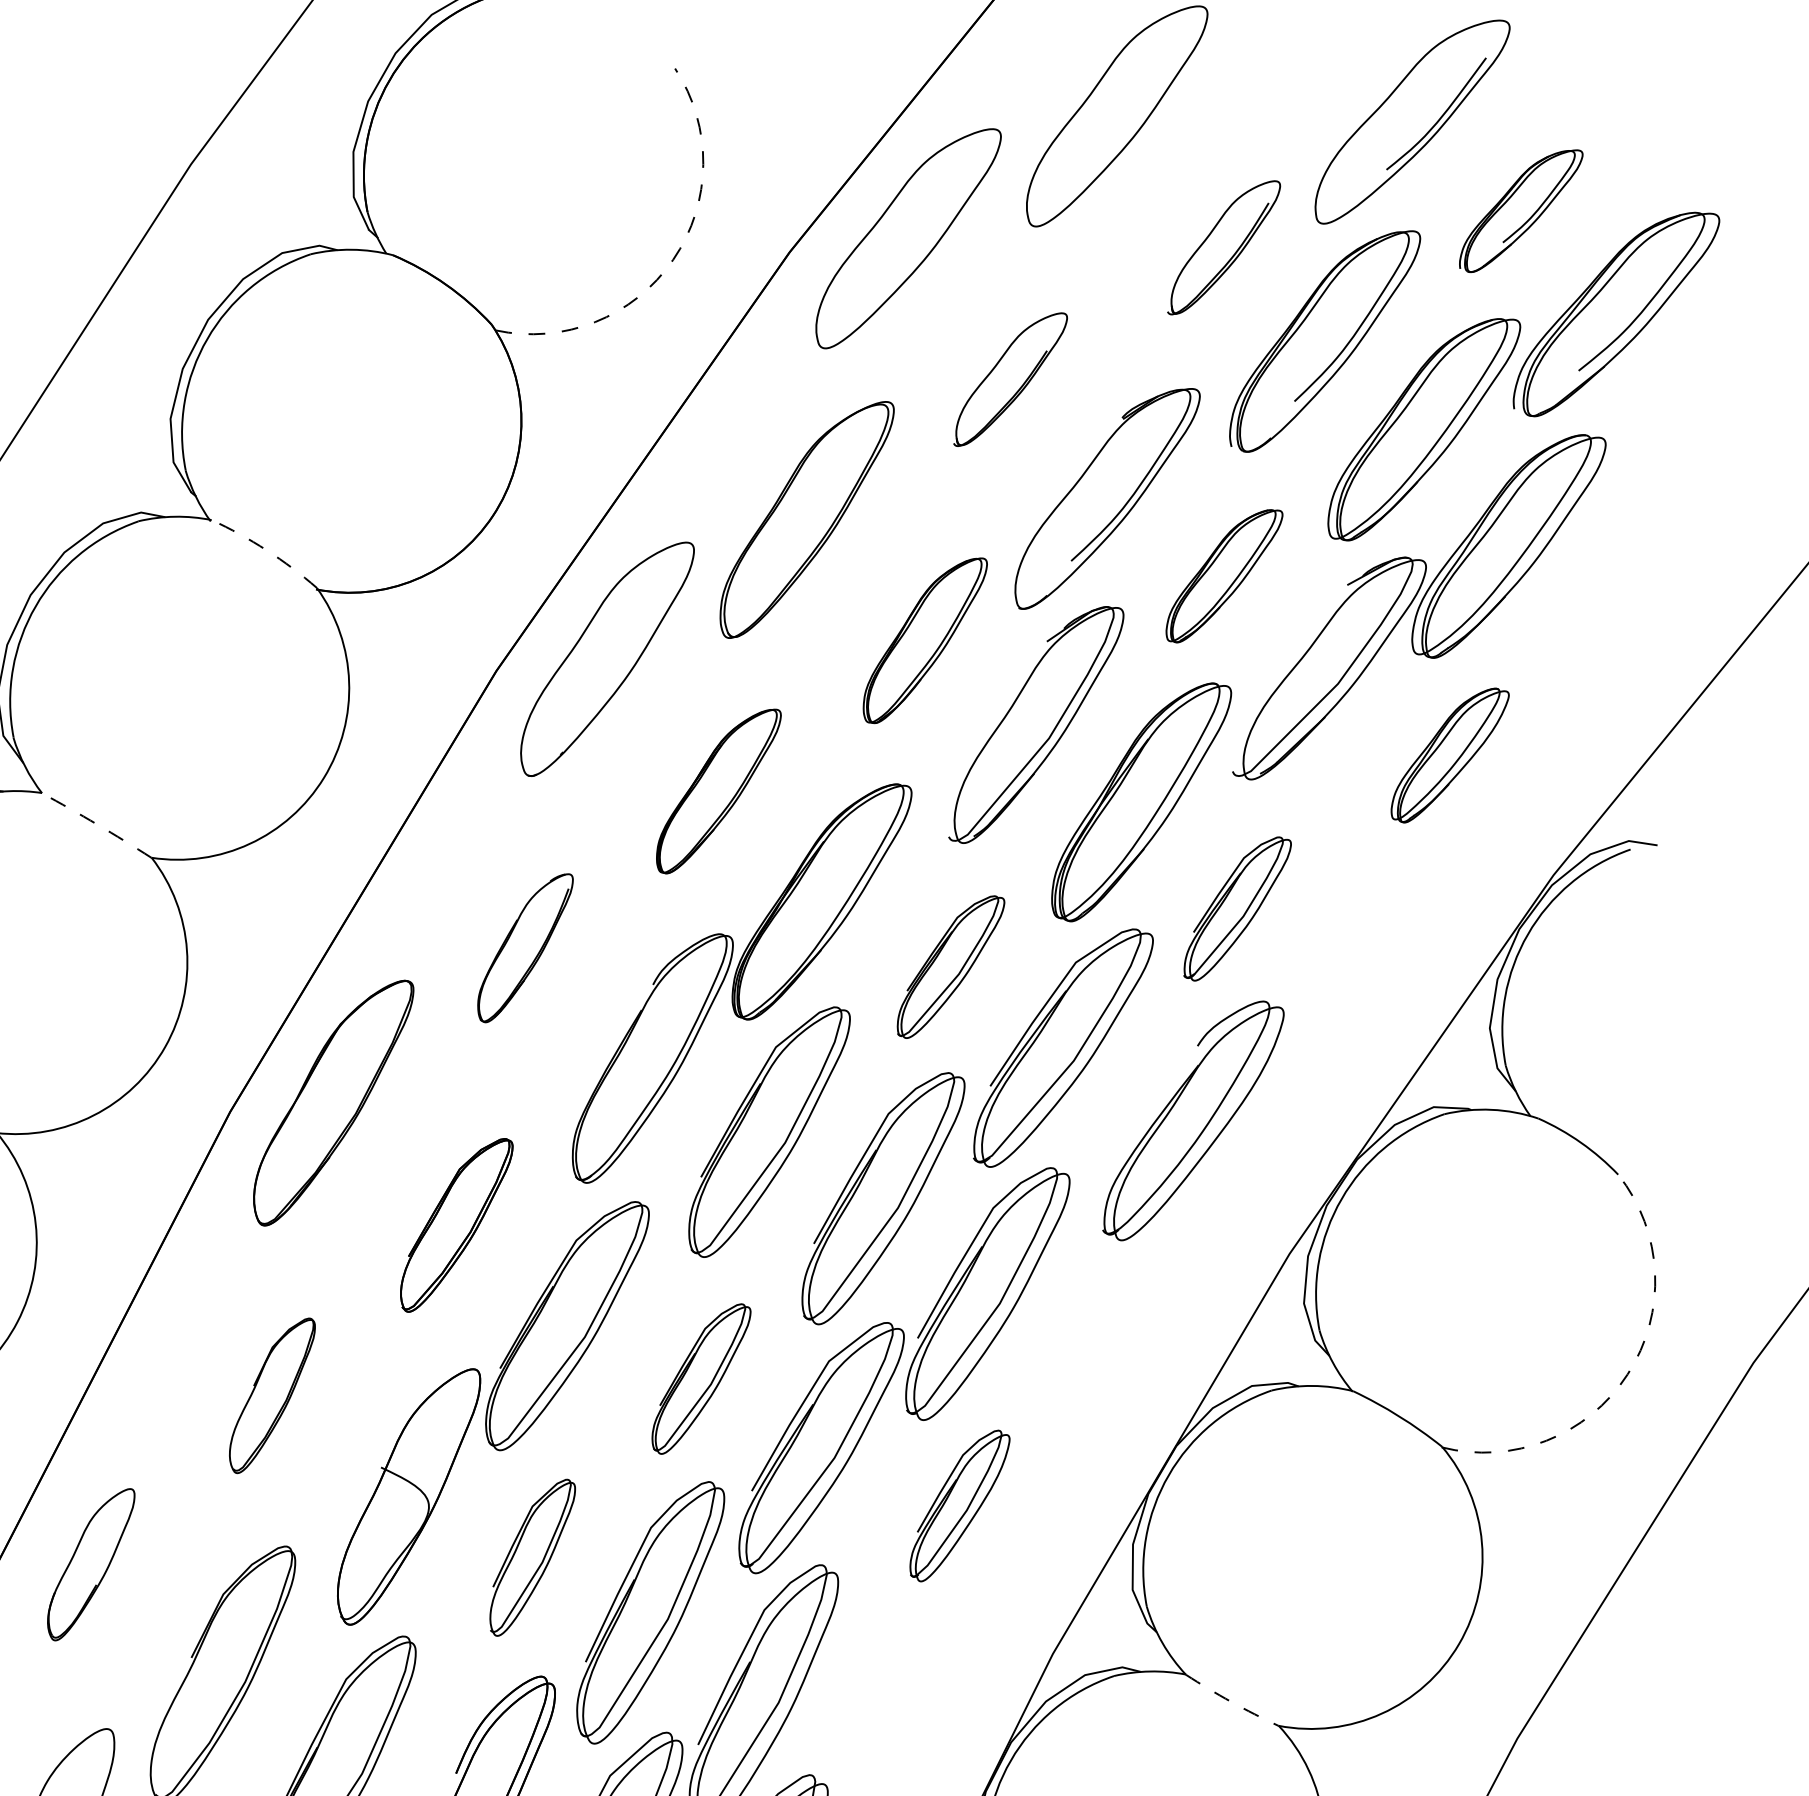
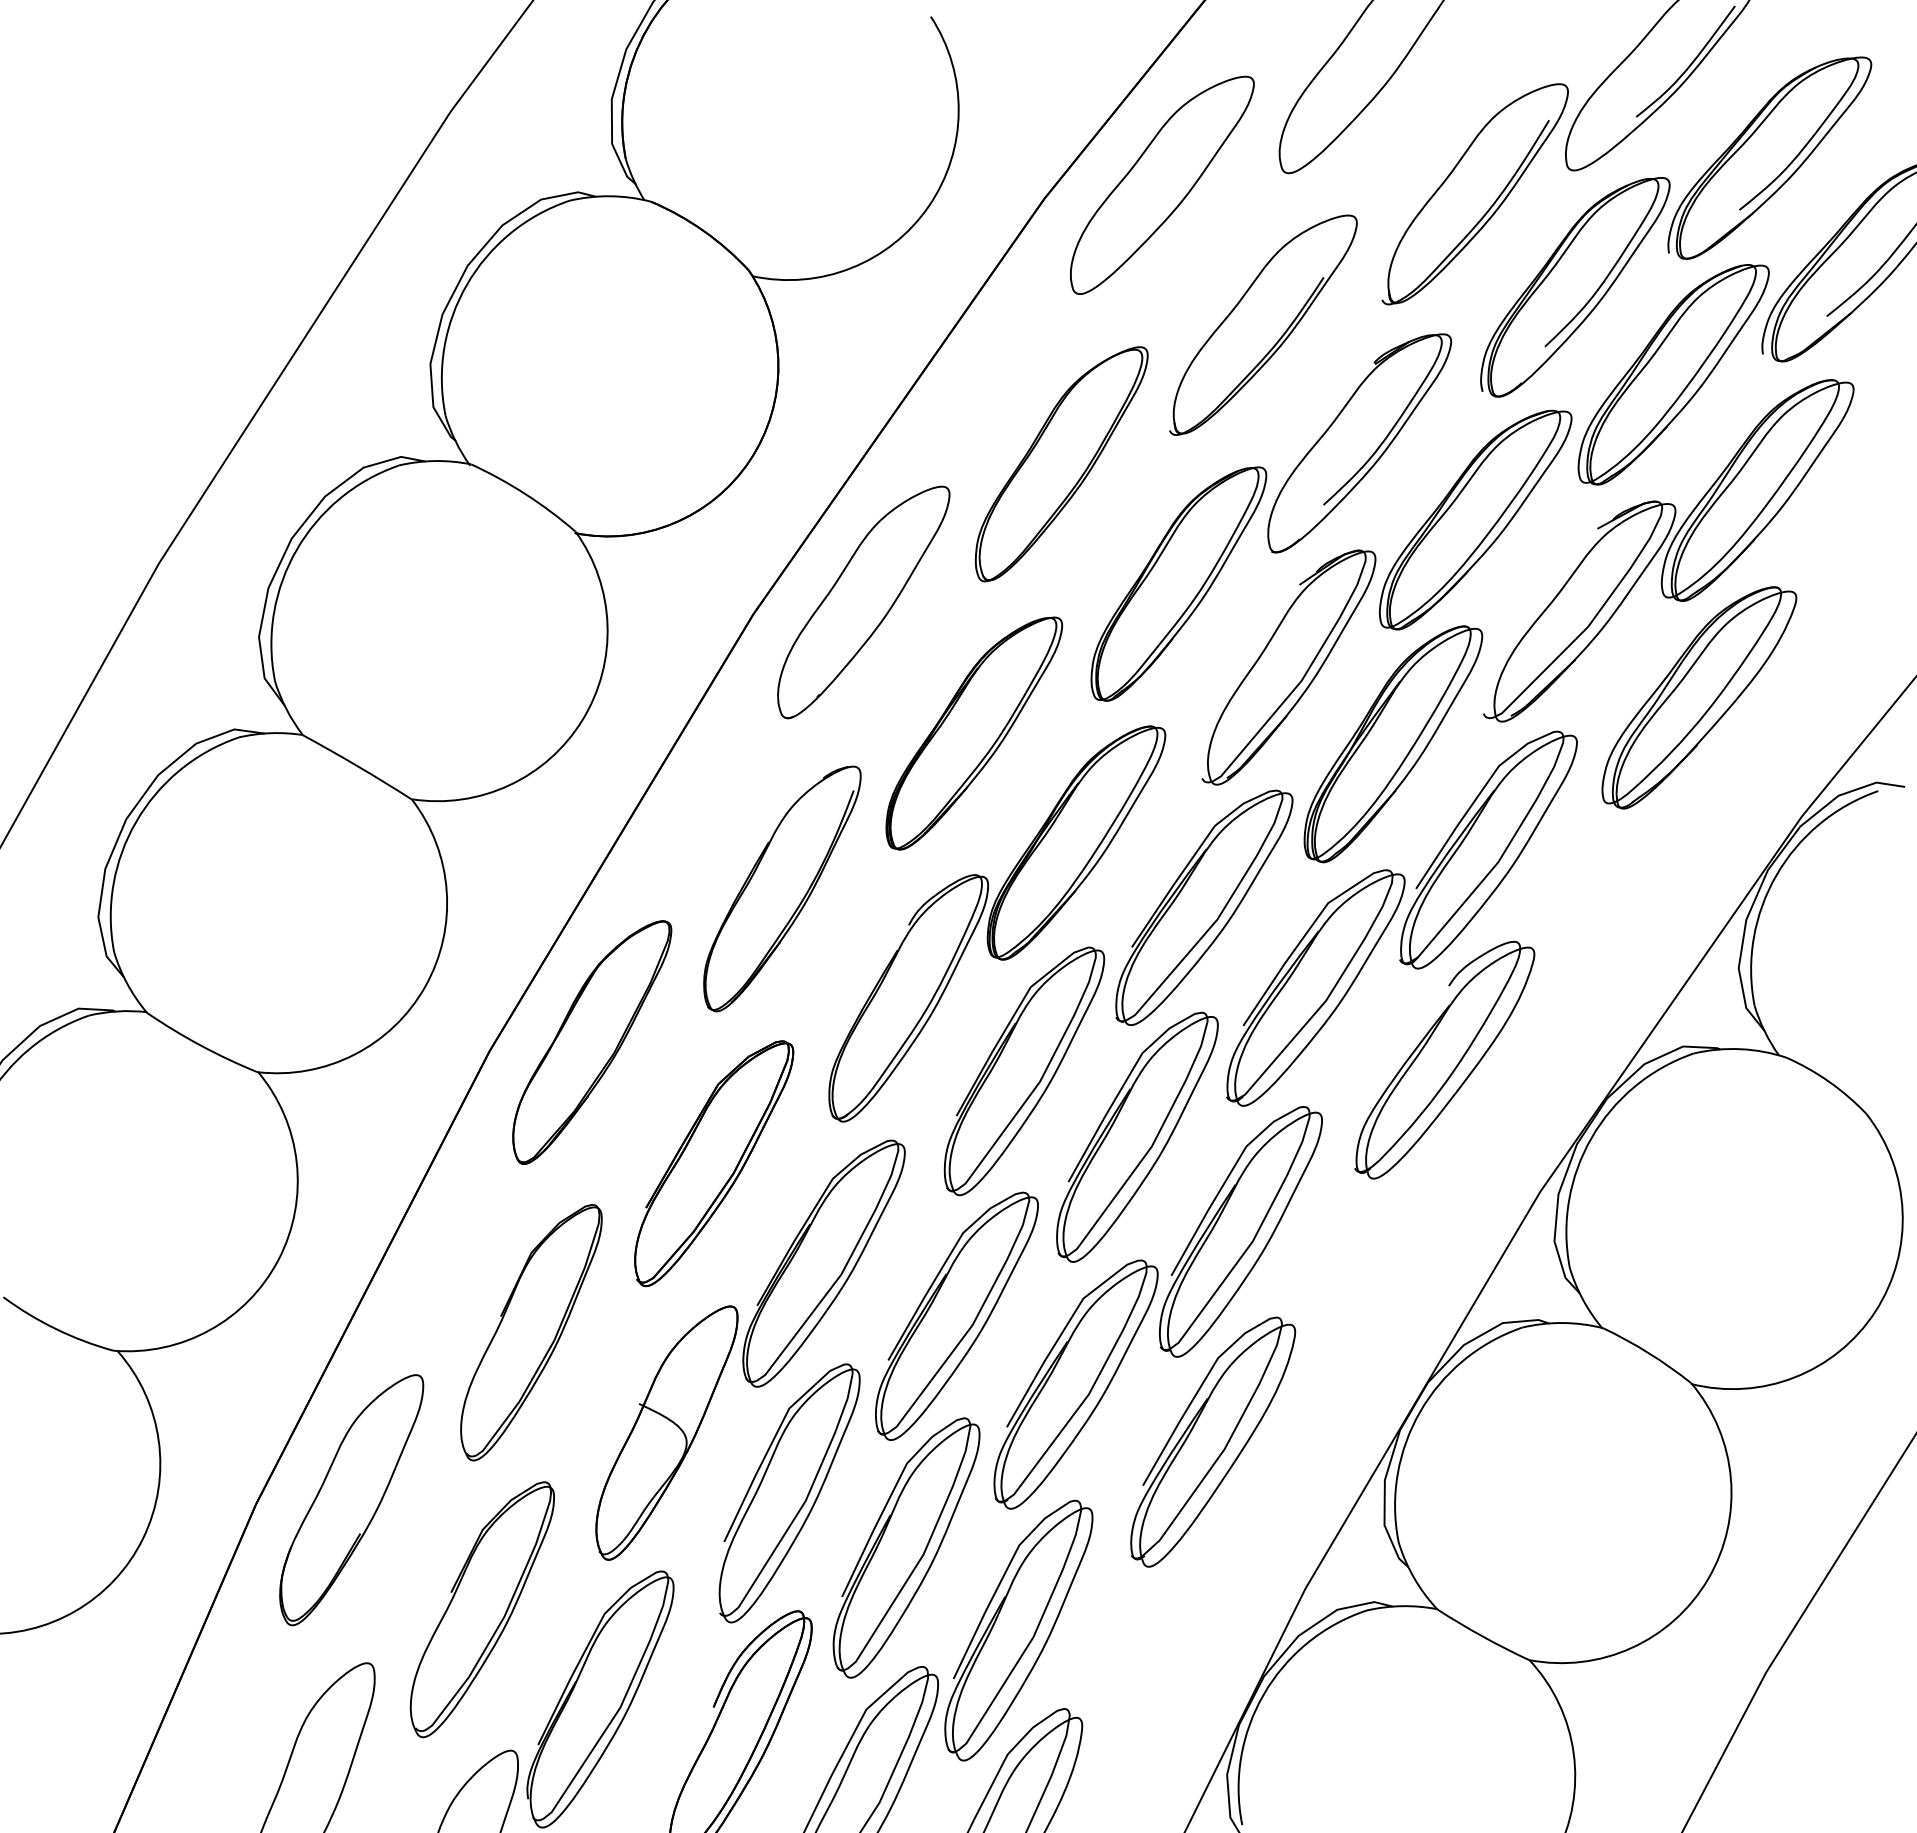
part: (1520, 210) -> (1769, 157), size x1.67
part: (1223, 247) -> (1474, 194), size x1.67
arc: (672, 260) -> (928, 206), dashed -> solid
part: (1010, 379) -> (1263, 324), size x1.67
arc: (266, 550) -> (525, 494), dashed -> solid
part: (1224, 575) -> (1475, 519), size x1.67
part: (924, 640) -> (1178, 583), size x1.43
part: (1450, 755) -> (1699, 697), size x1.67
part: (718, 791) -> (973, 733), size x1.43
arc: (97, 824) -> (357, 766), dashed -> solid
part: (1237, 908) -> (1488, 849), size x1.67
part: (525, 947) -> (782, 888), size x1.67
part: (951, 966) -> (1204, 907), size x1.67
part: (457, 1225) -> (714, 1163), size x1.43
arc: (1627, 1374) -> (1875, 1311), dashed -> solid
part: (701, 1378) -> (956, 1315), size x1.67
part: (272, 1395) -> (531, 1332), size x1.67
part: (960, 1505) -> (1213, 1441), size x1.67
part: (532, 1557) -> (789, 1493), size x1.67
part: (90, 1564) -> (351, 1500), size x1.67
arc: (1231, 1702) -> (1482, 1636), dashed -> solid

